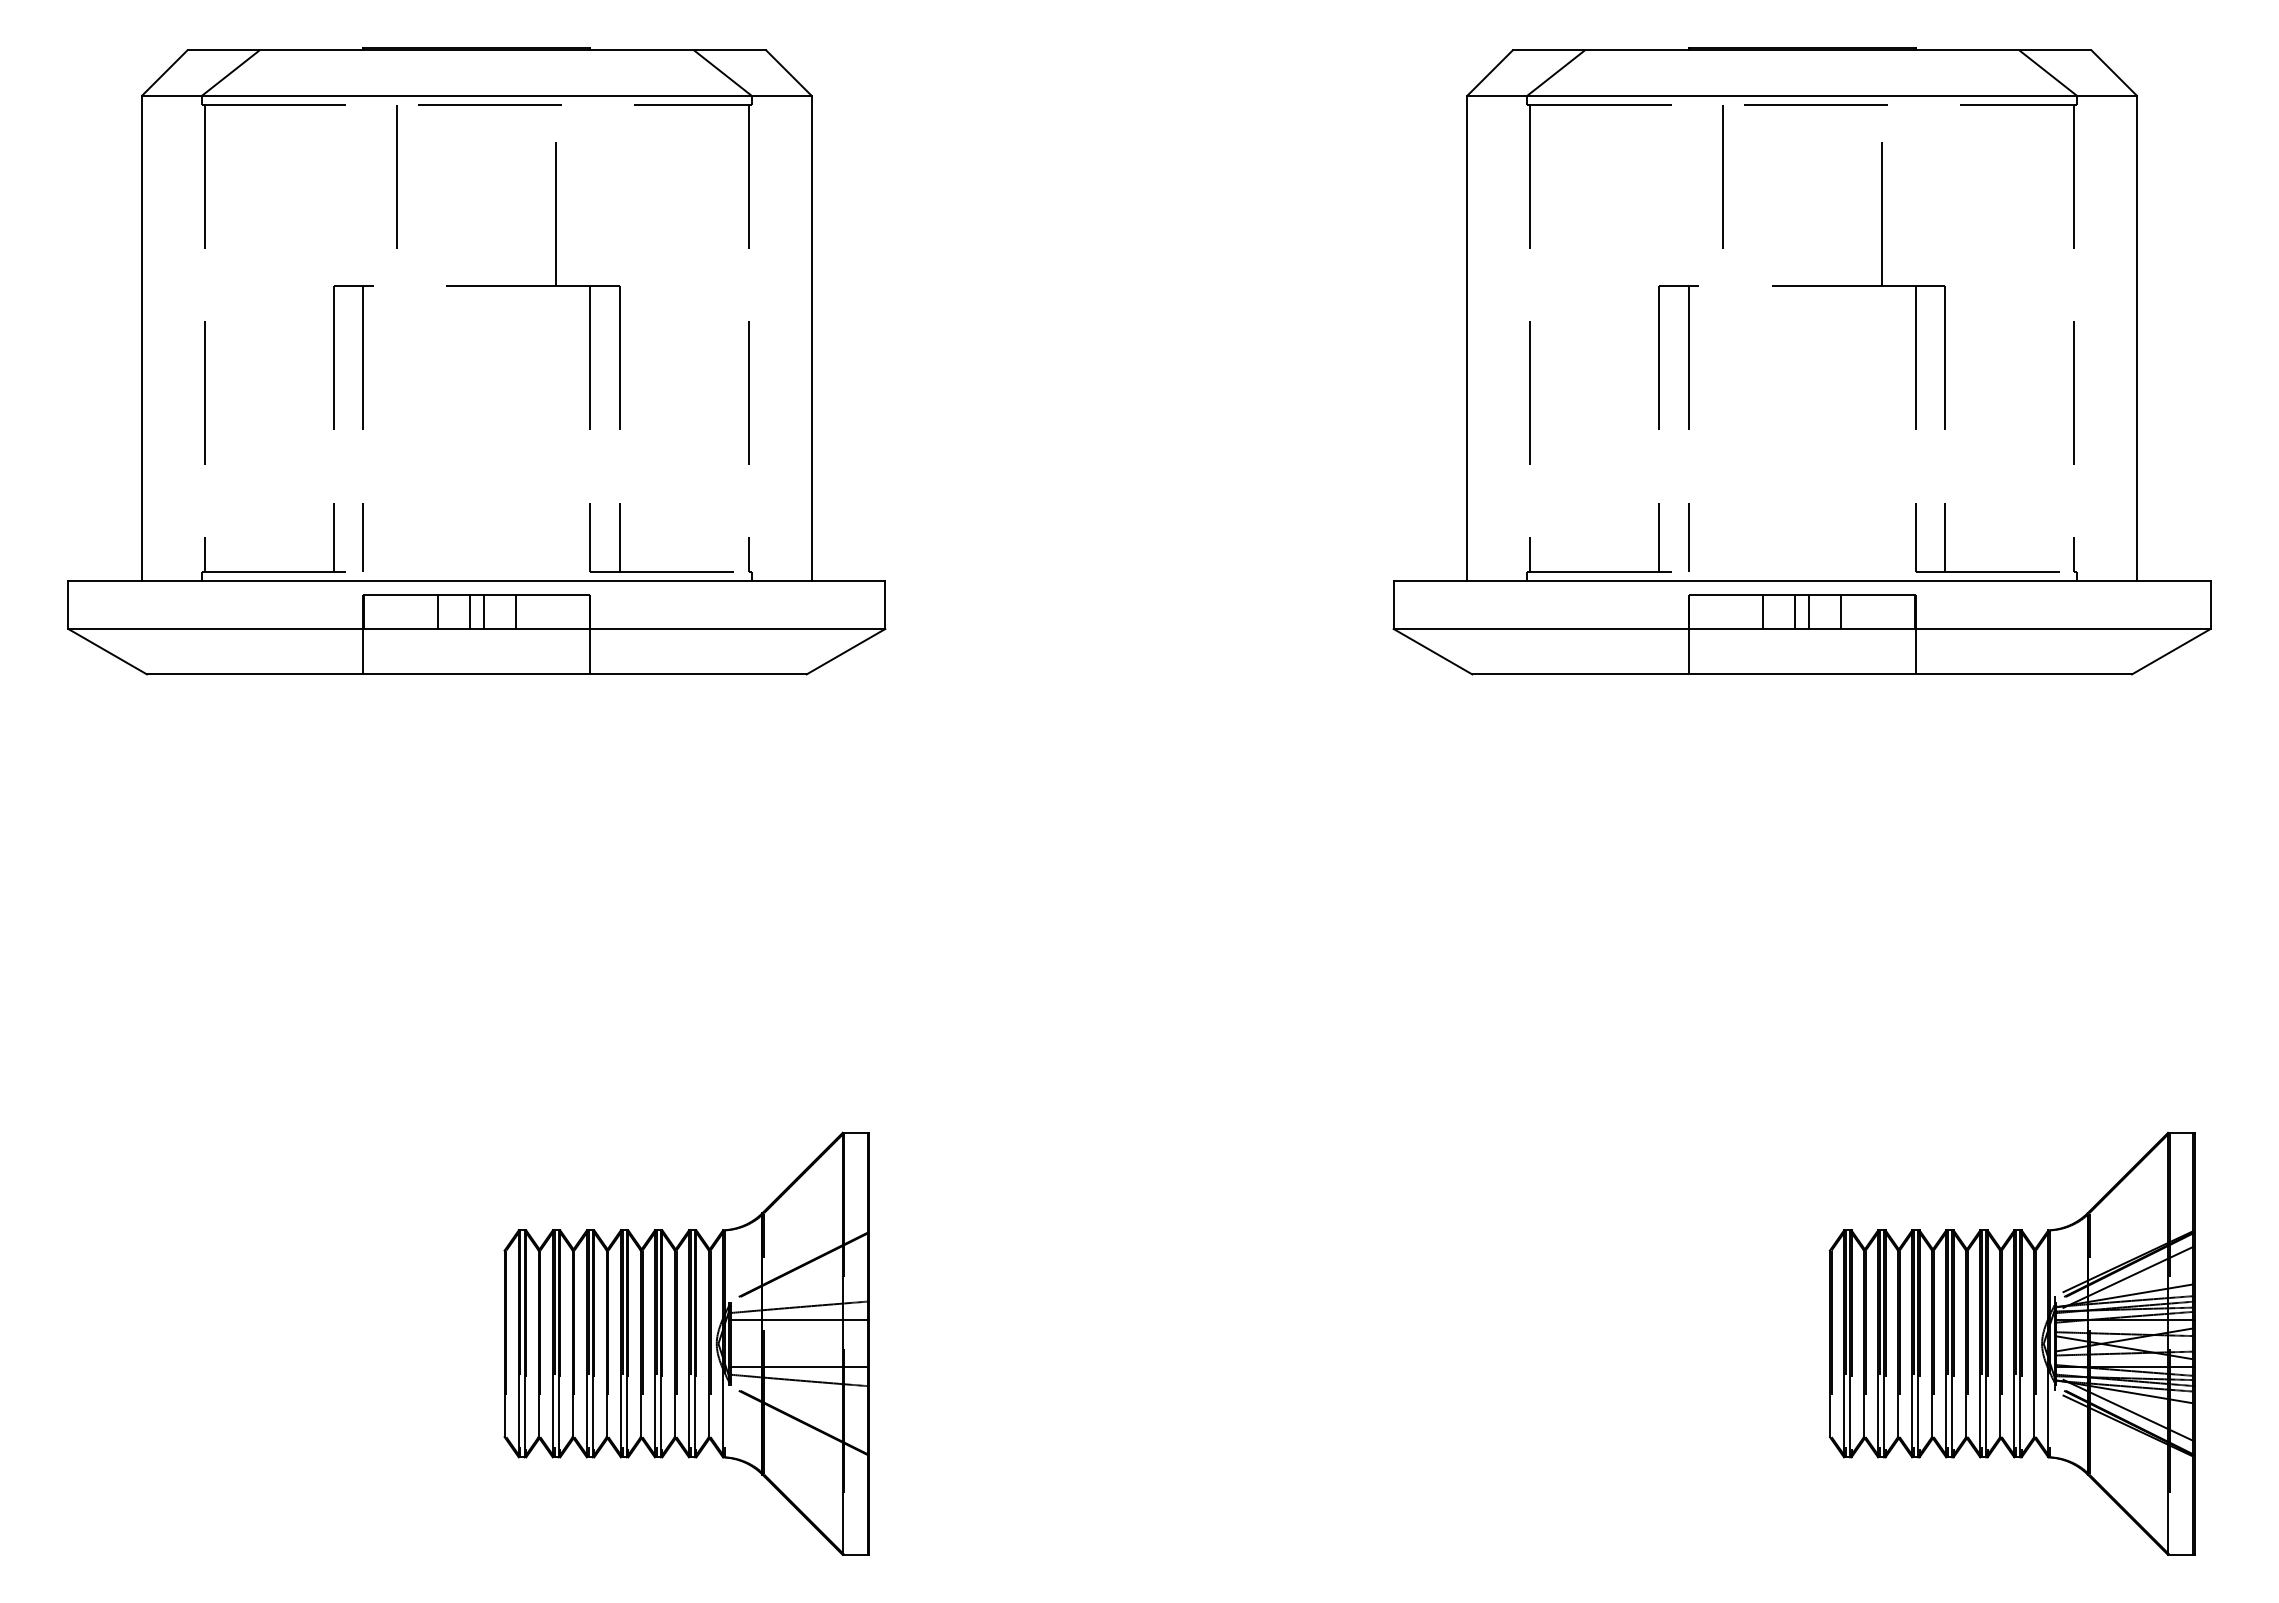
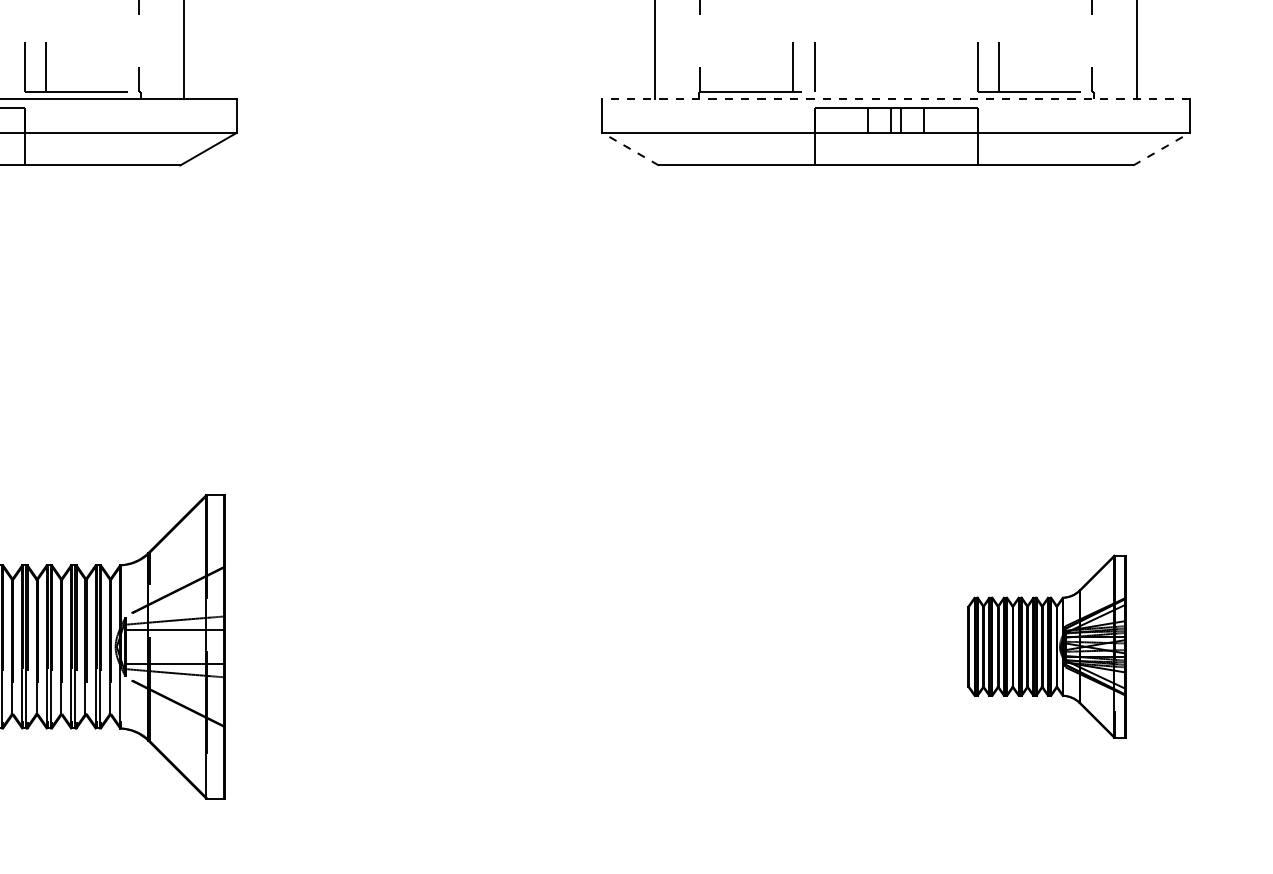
line: (1801, 581) -> (895, 98), solid -> dashed
line: (1432, 651) -> (630, 149), solid -> dashed
line: (2171, 651) -> (1161, 149), solid -> dashed
part: (2011, 1343) -> (1046, 646), size x0.6

